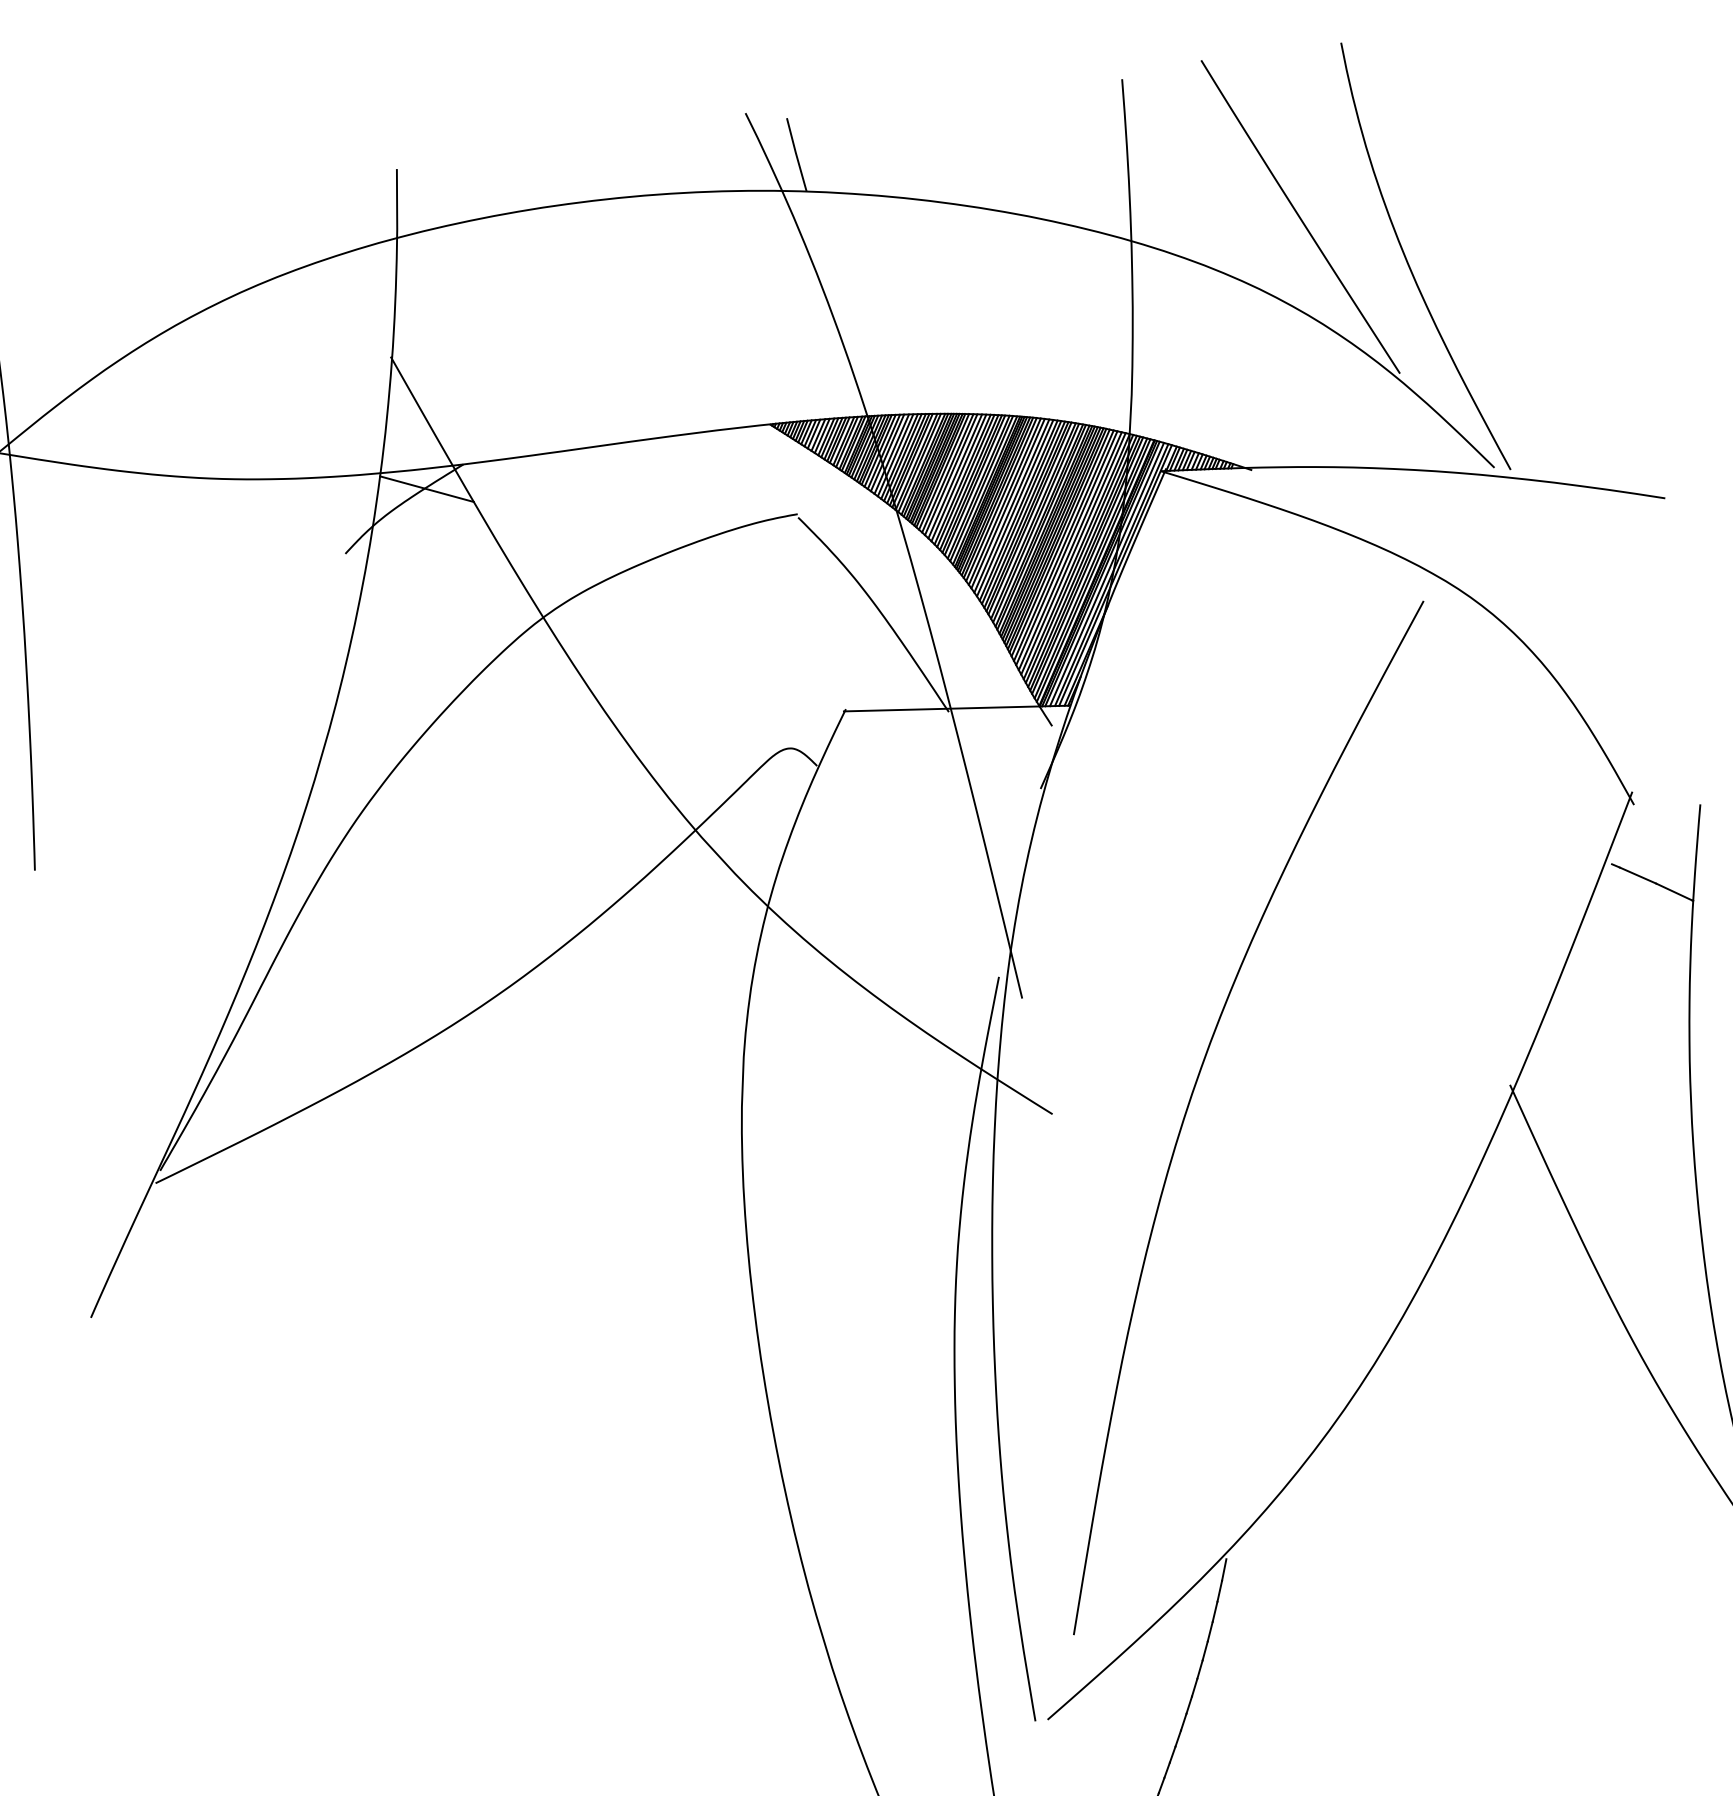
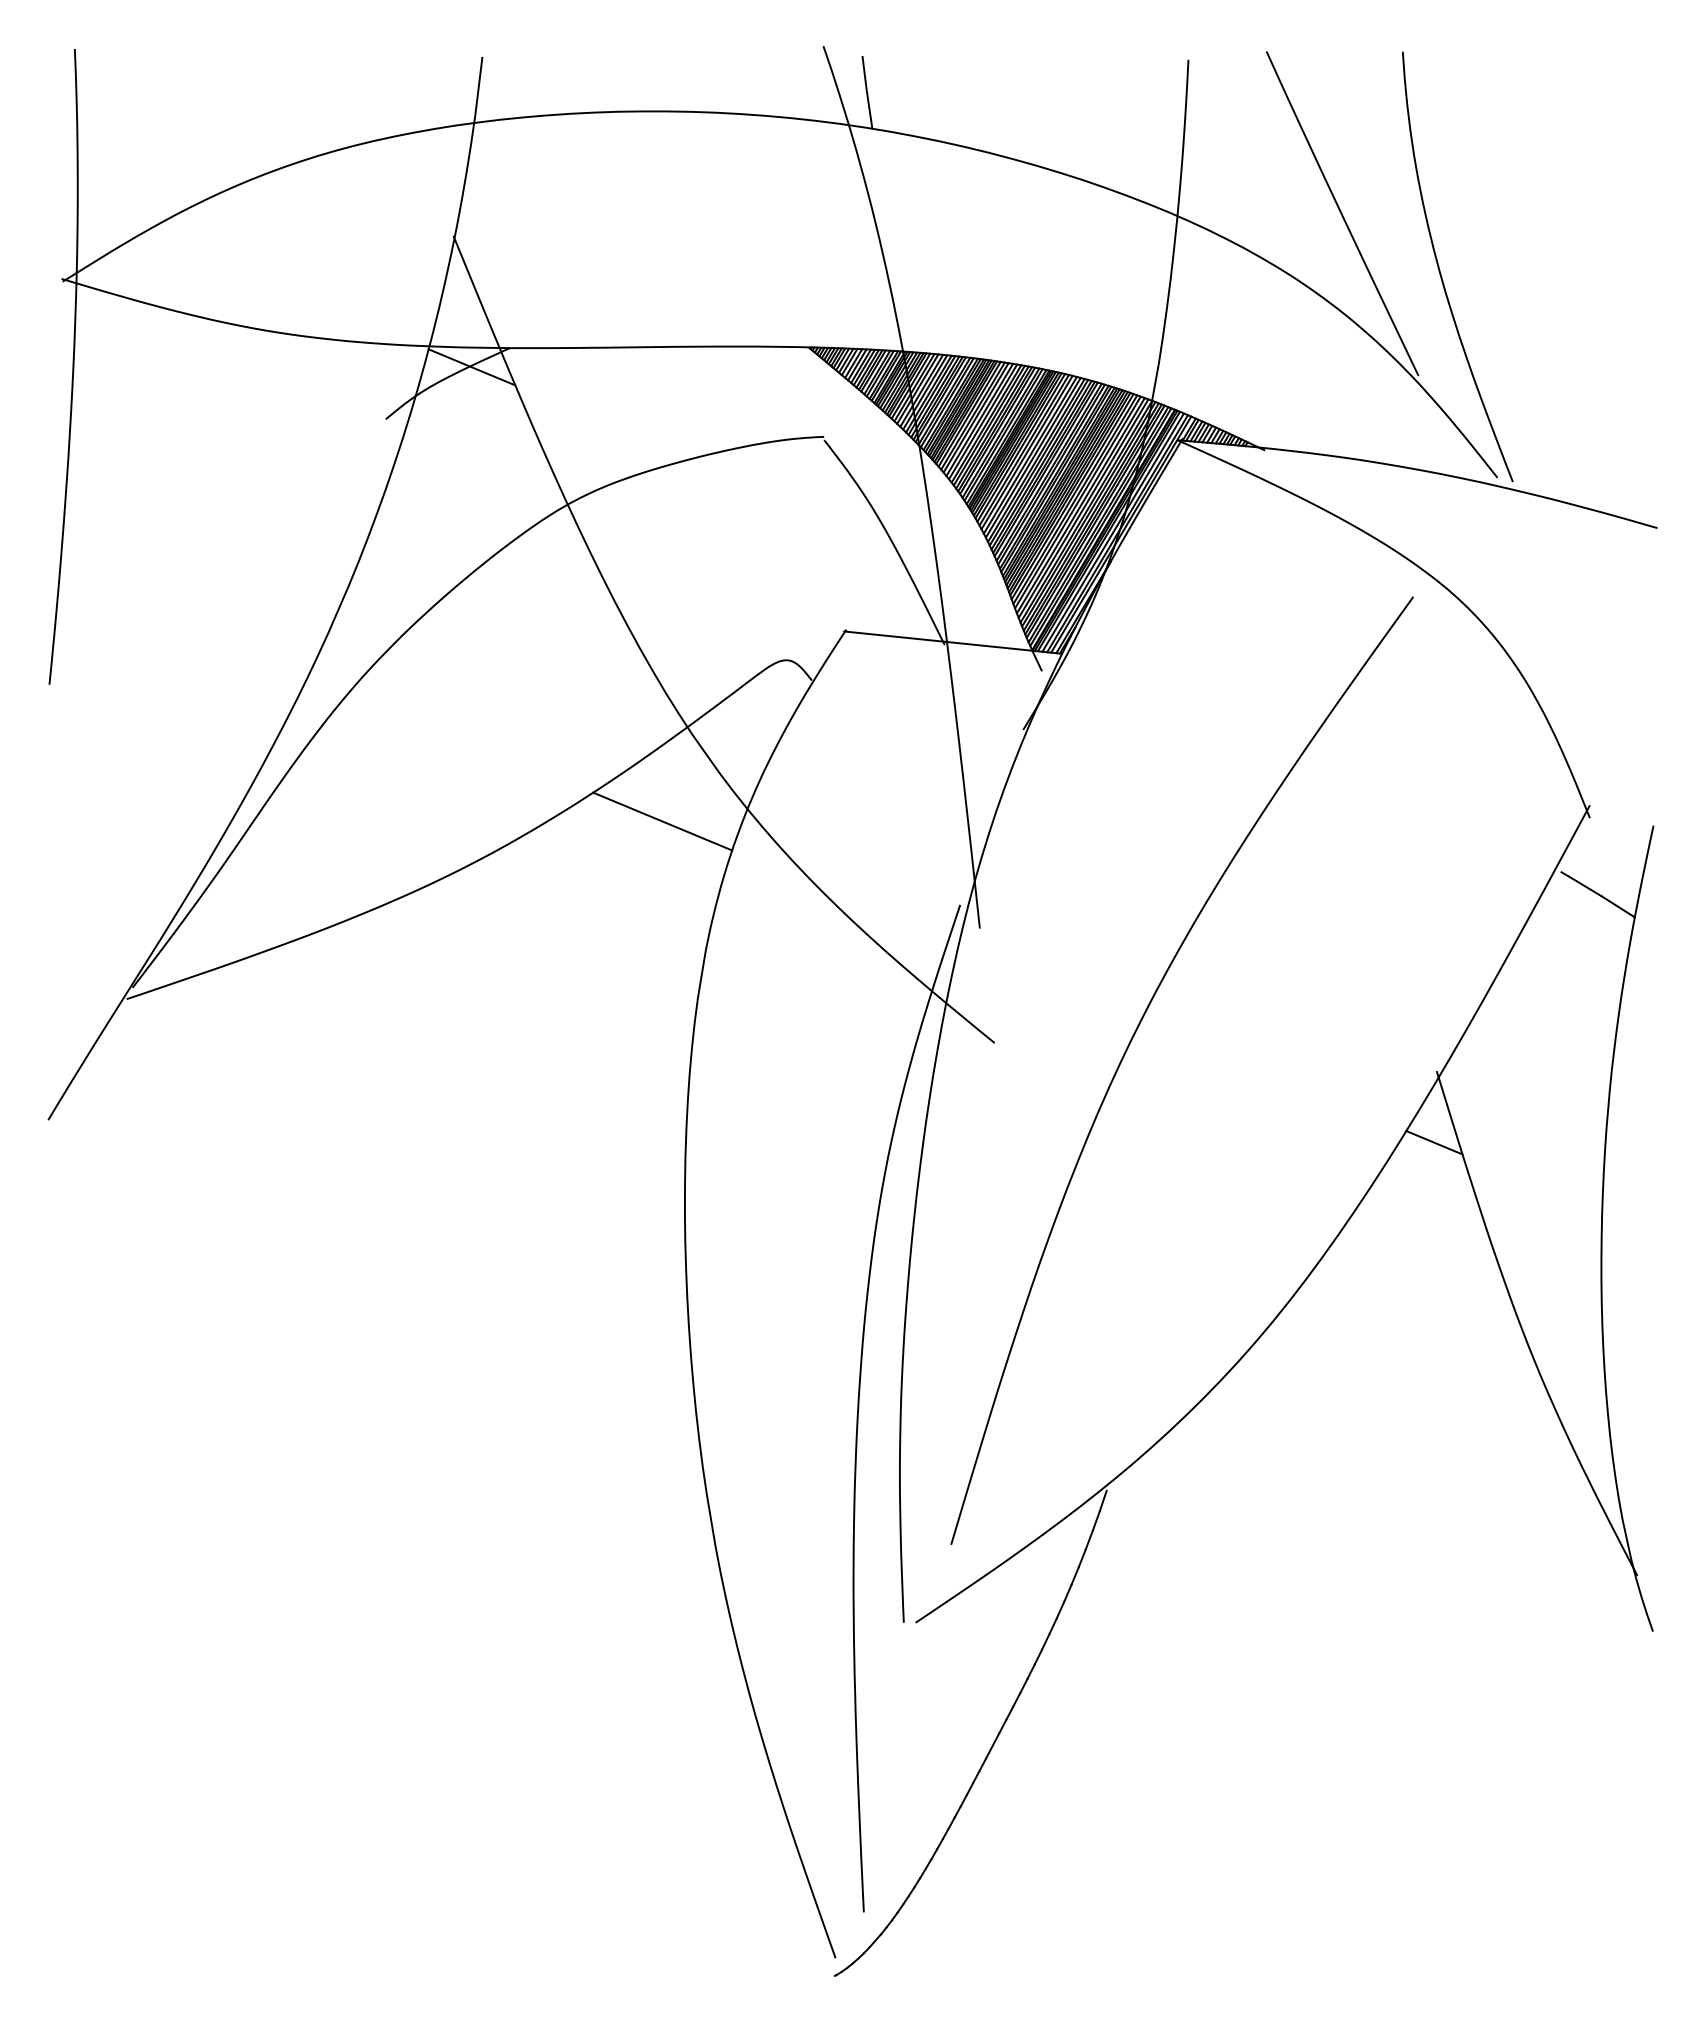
line: (682, 930) -> (662, 821), added
line: (1517, 1158) -> (1434, 1142), added

